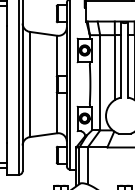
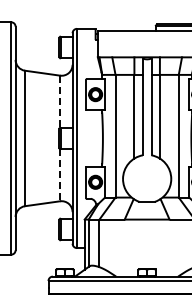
line: (57, 56) -> (60, 102), solid -> dashed
line: (57, 113) -> (60, 175), solid -> dashed

